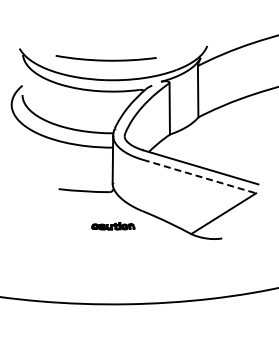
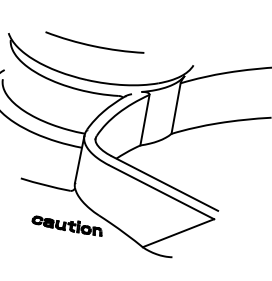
curve: (105, 59) -> (93, 45), moved
line: (199, 176) -> (161, 192), dashed -> solid
part: (113, 225) -> (68, 224), size x1.67

